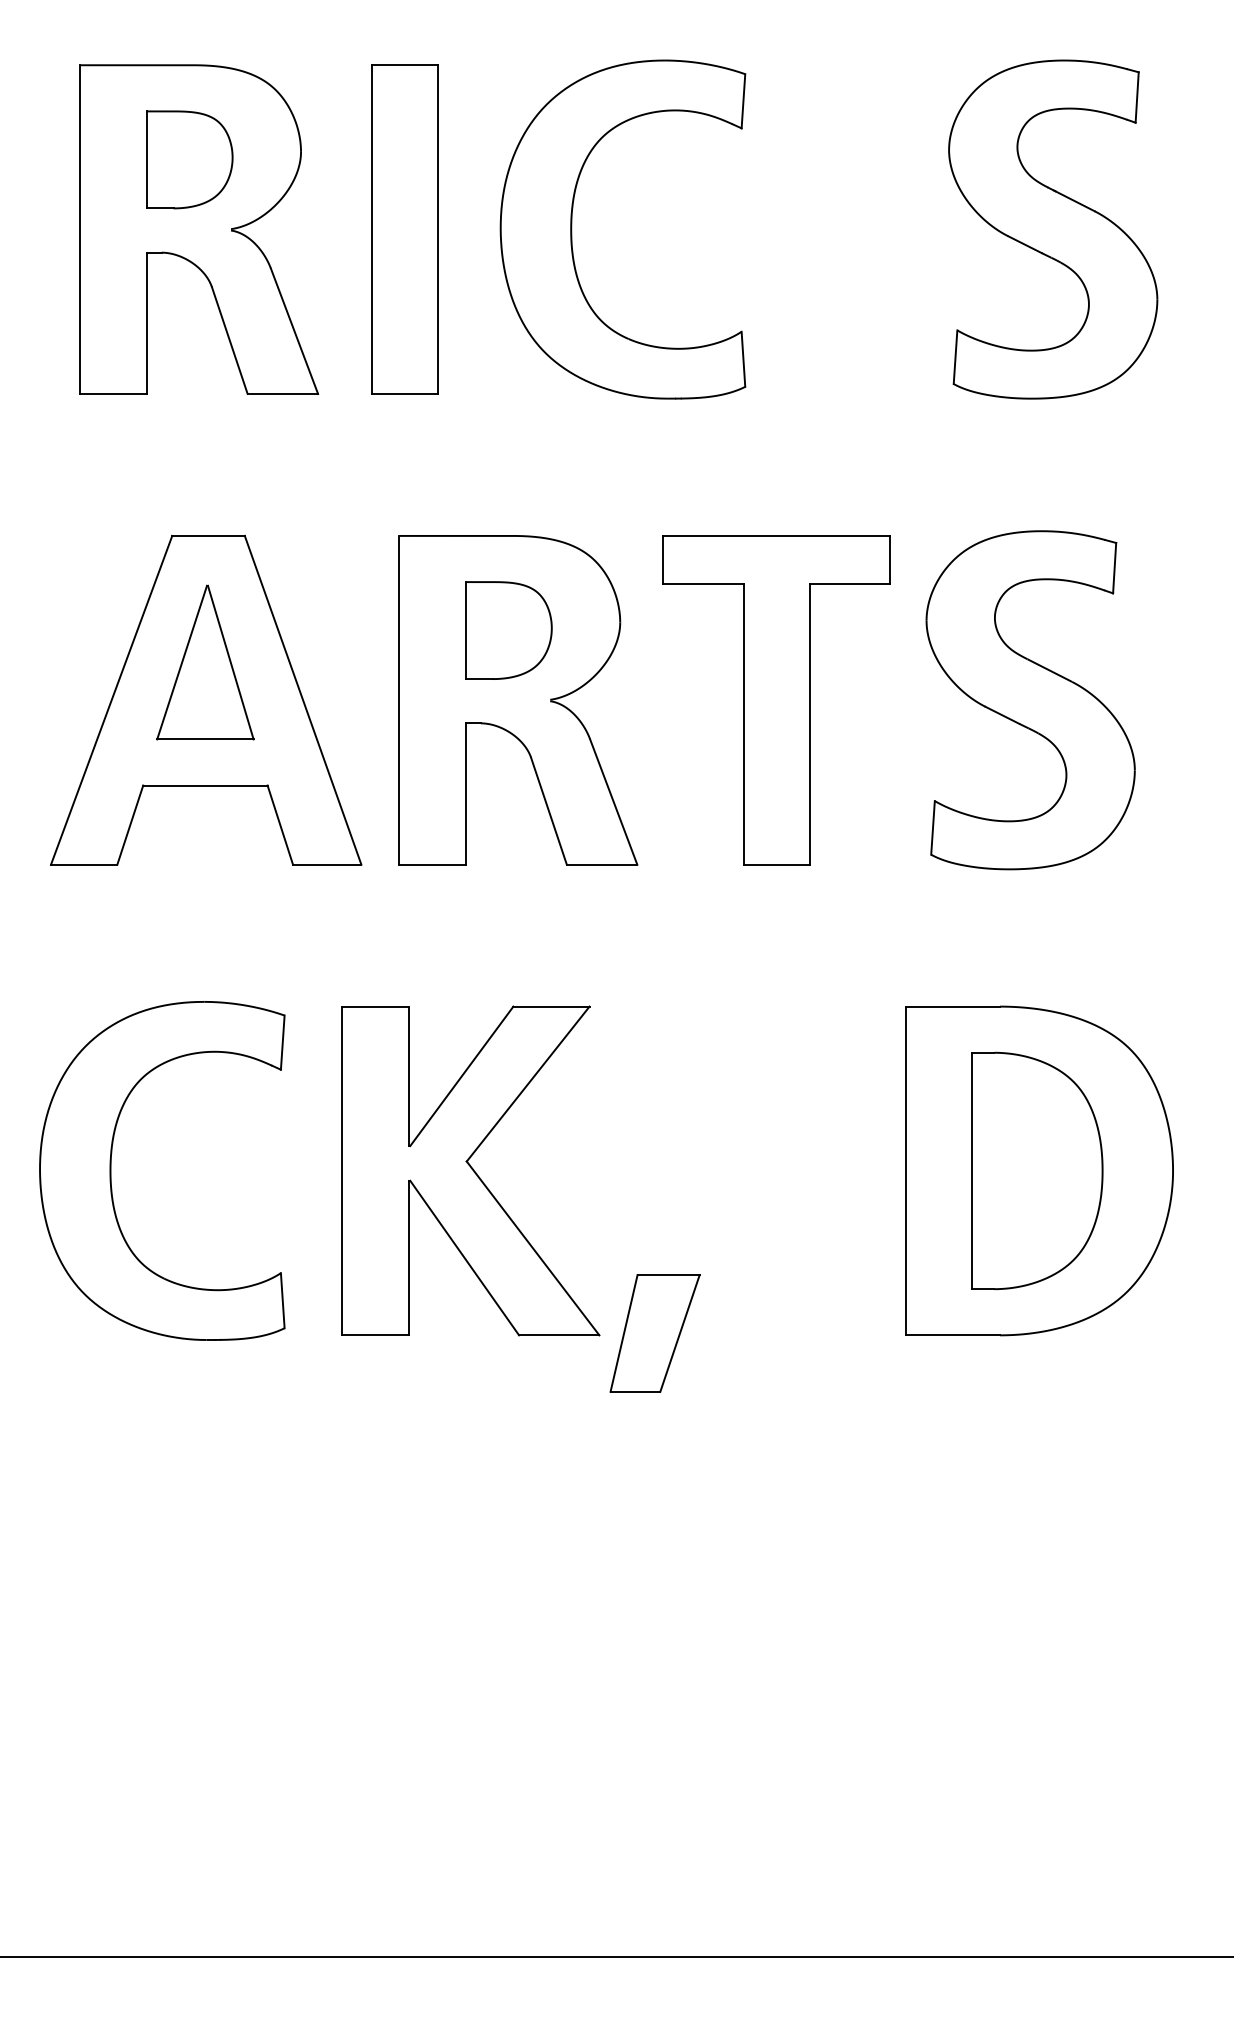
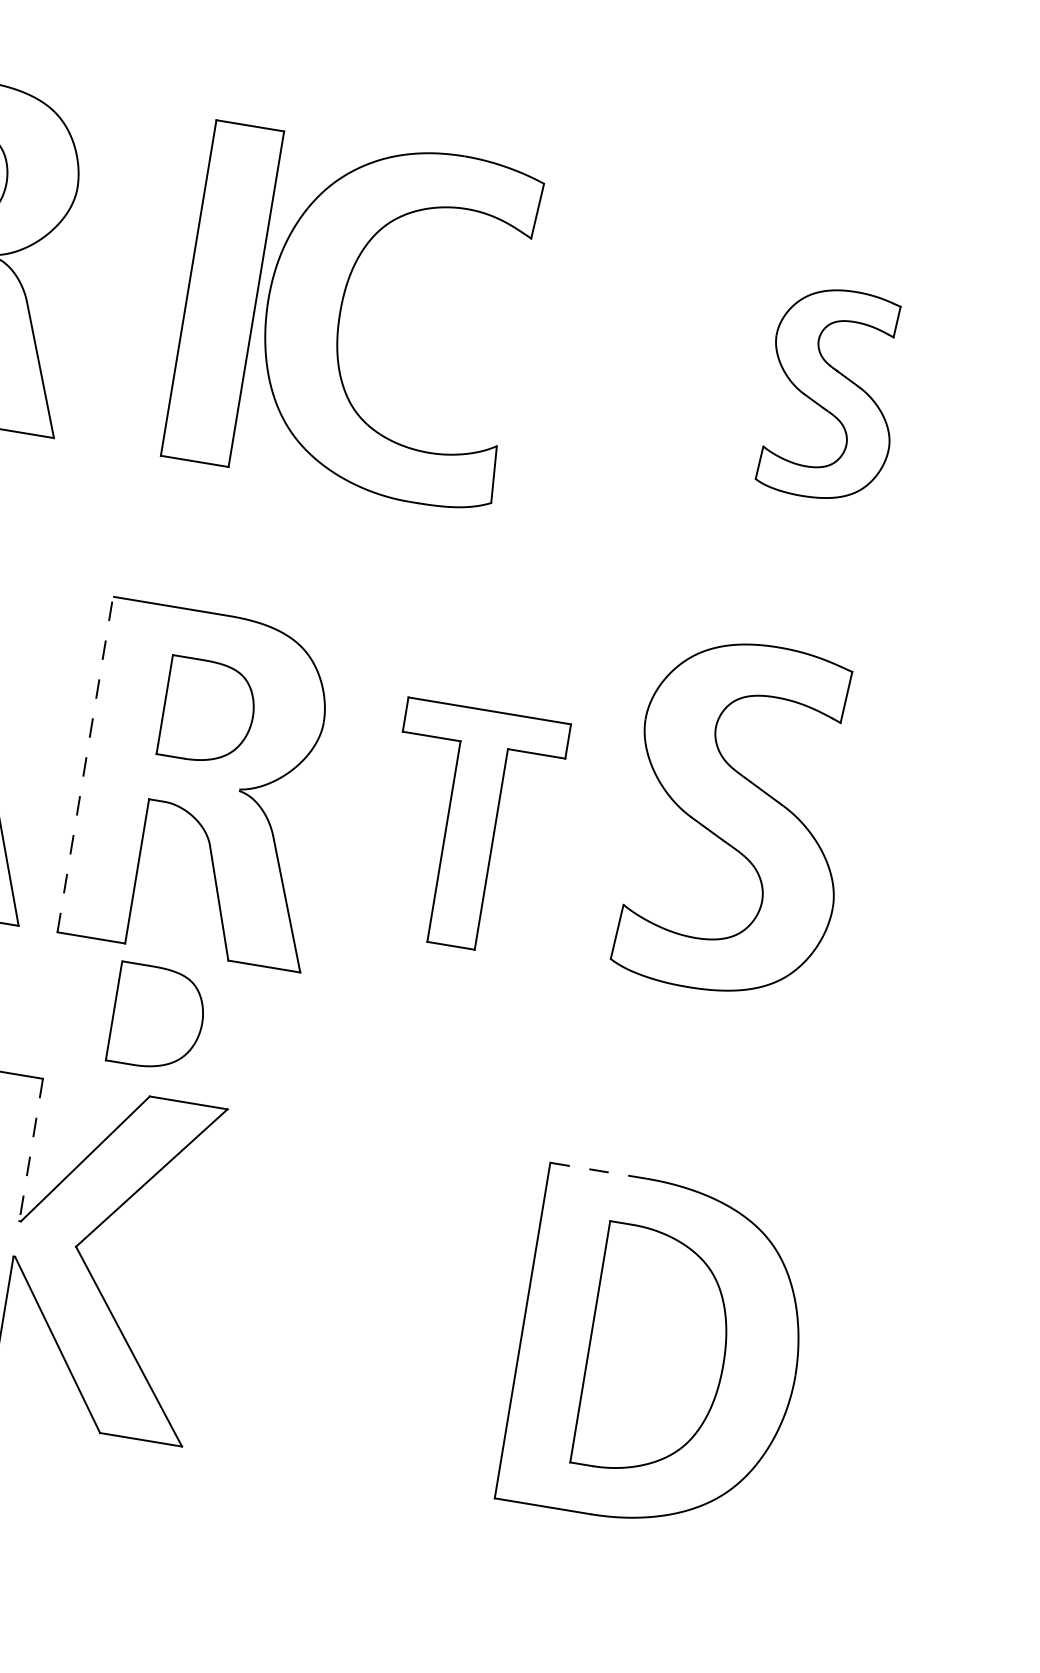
part: (404, 229) -> (222, 293), moved
part: (1053, 229) -> (832, 394), size x0.6
line: (399, 699) -> (85, 763), solid -> dashed
part: (776, 700) -> (470, 828), size x0.7
part: (1030, 700) -> (738, 818), moved
part: (508, 930) -> (157, 1017), added
line: (953, 1006) -> (599, 1170), solid -> dashed
line: (408, 1076) -> (30, 1150), solid -> dashed
part: (654, 1333) -> (238, 1454), removed

